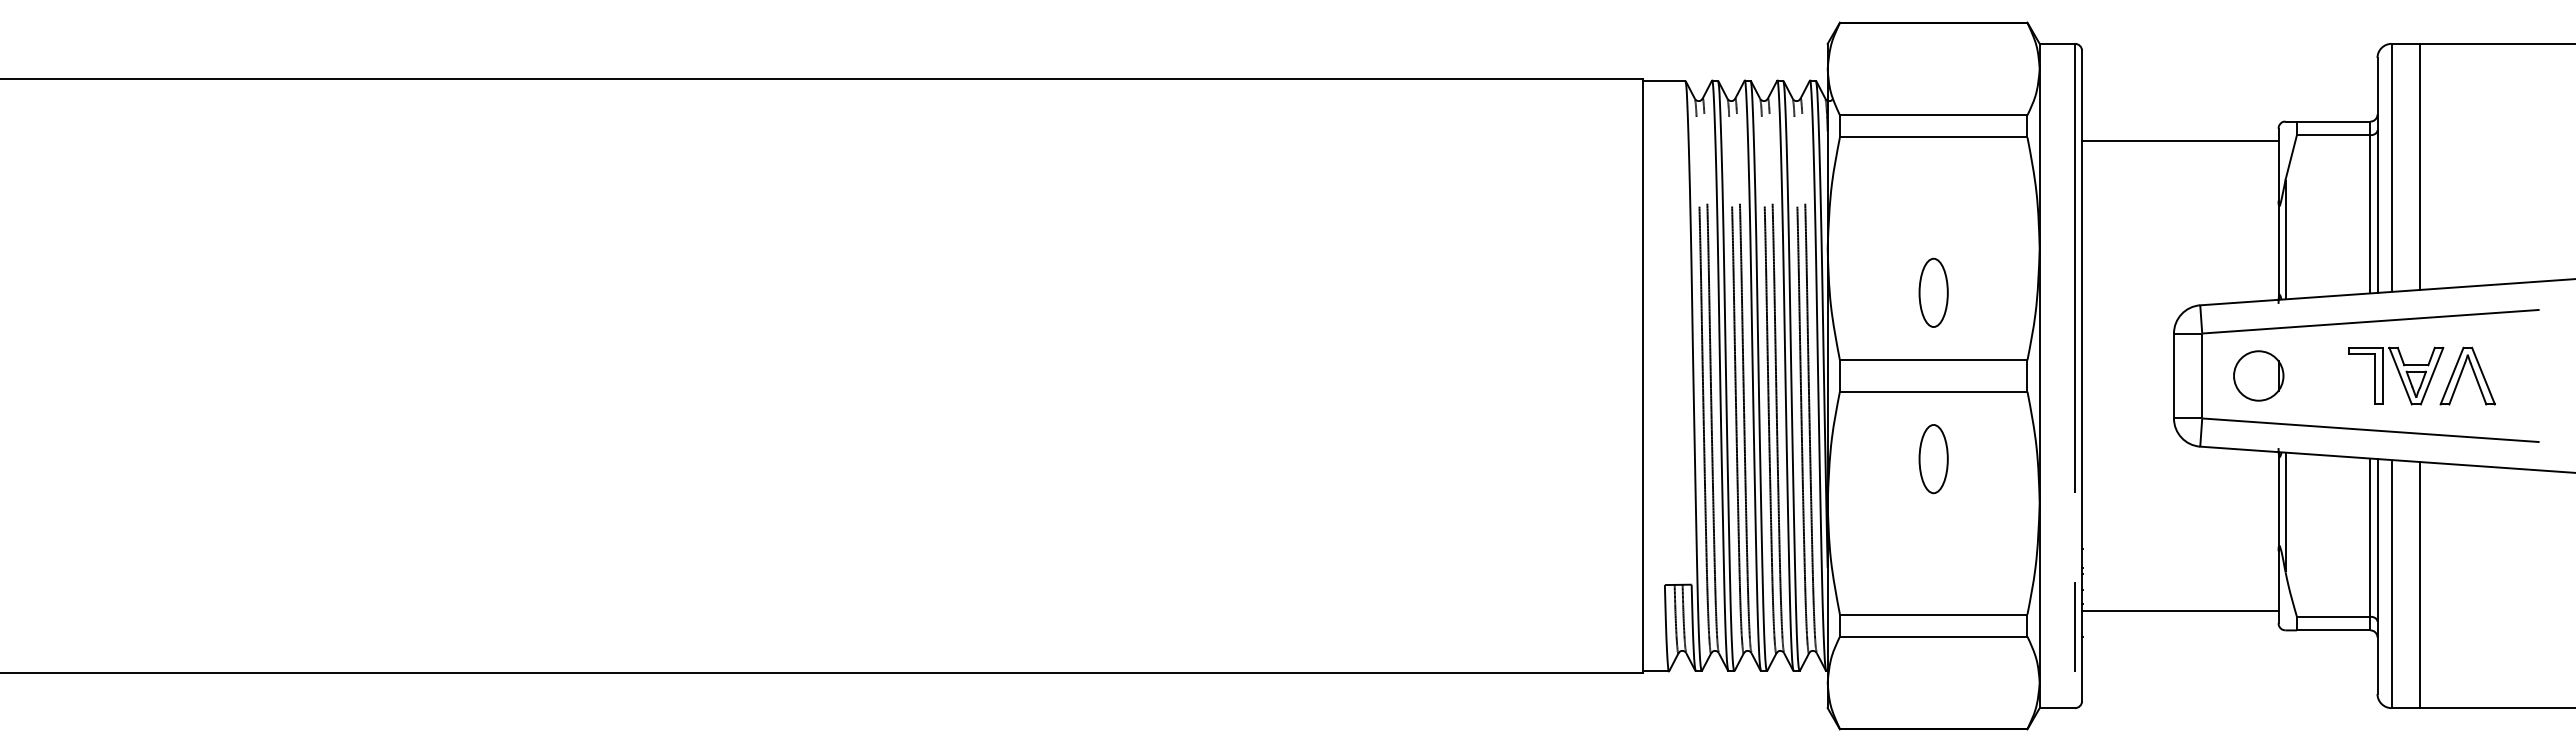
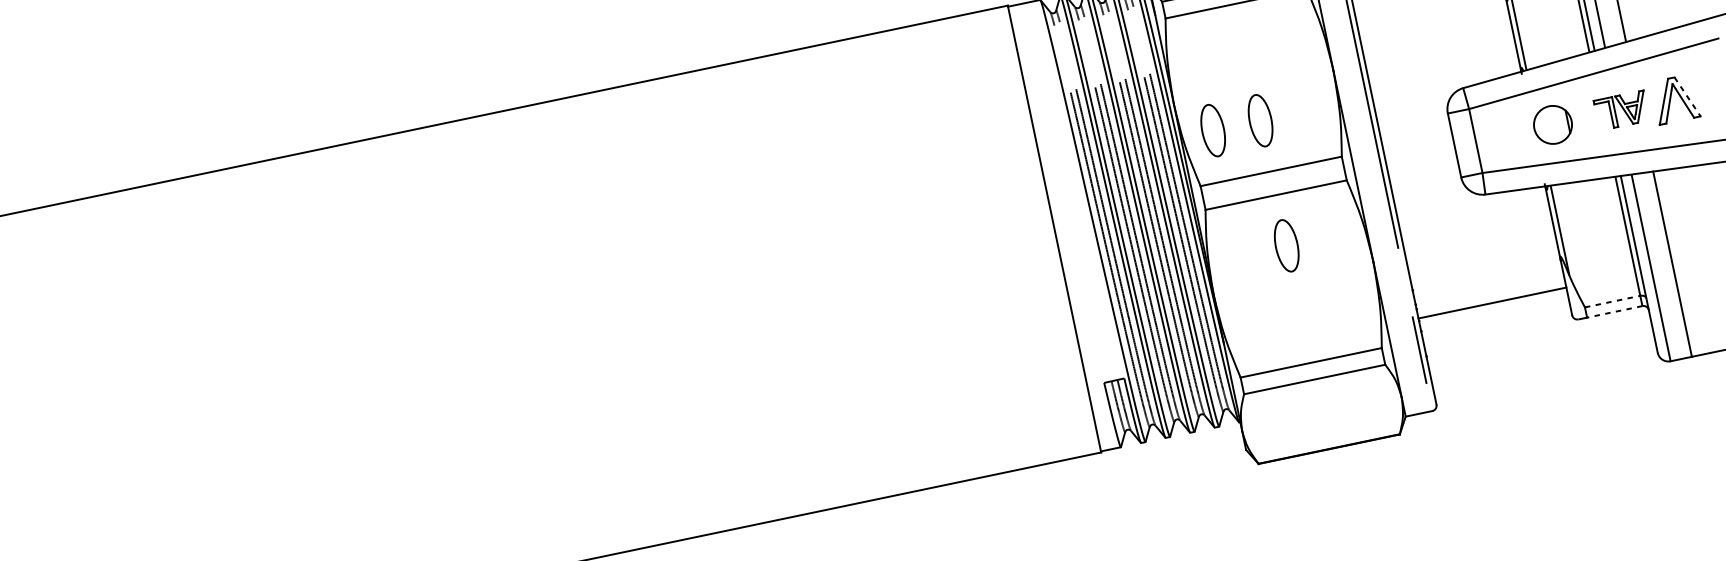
part: (1870, 292) -> (1212, 130), added
part: (2258, 375) -> (1552, 124), moved
part: (2396, 375) -> (1621, 110), size x0.7
line: (2483, 376) -> (1687, 97), solid -> dashed
line: (2180, 610) -> (1492, 302), moved
line: (2333, 616) -> (1612, 301), solid -> dashed
line: (2333, 630) -> (1614, 311), solid -> dashed

